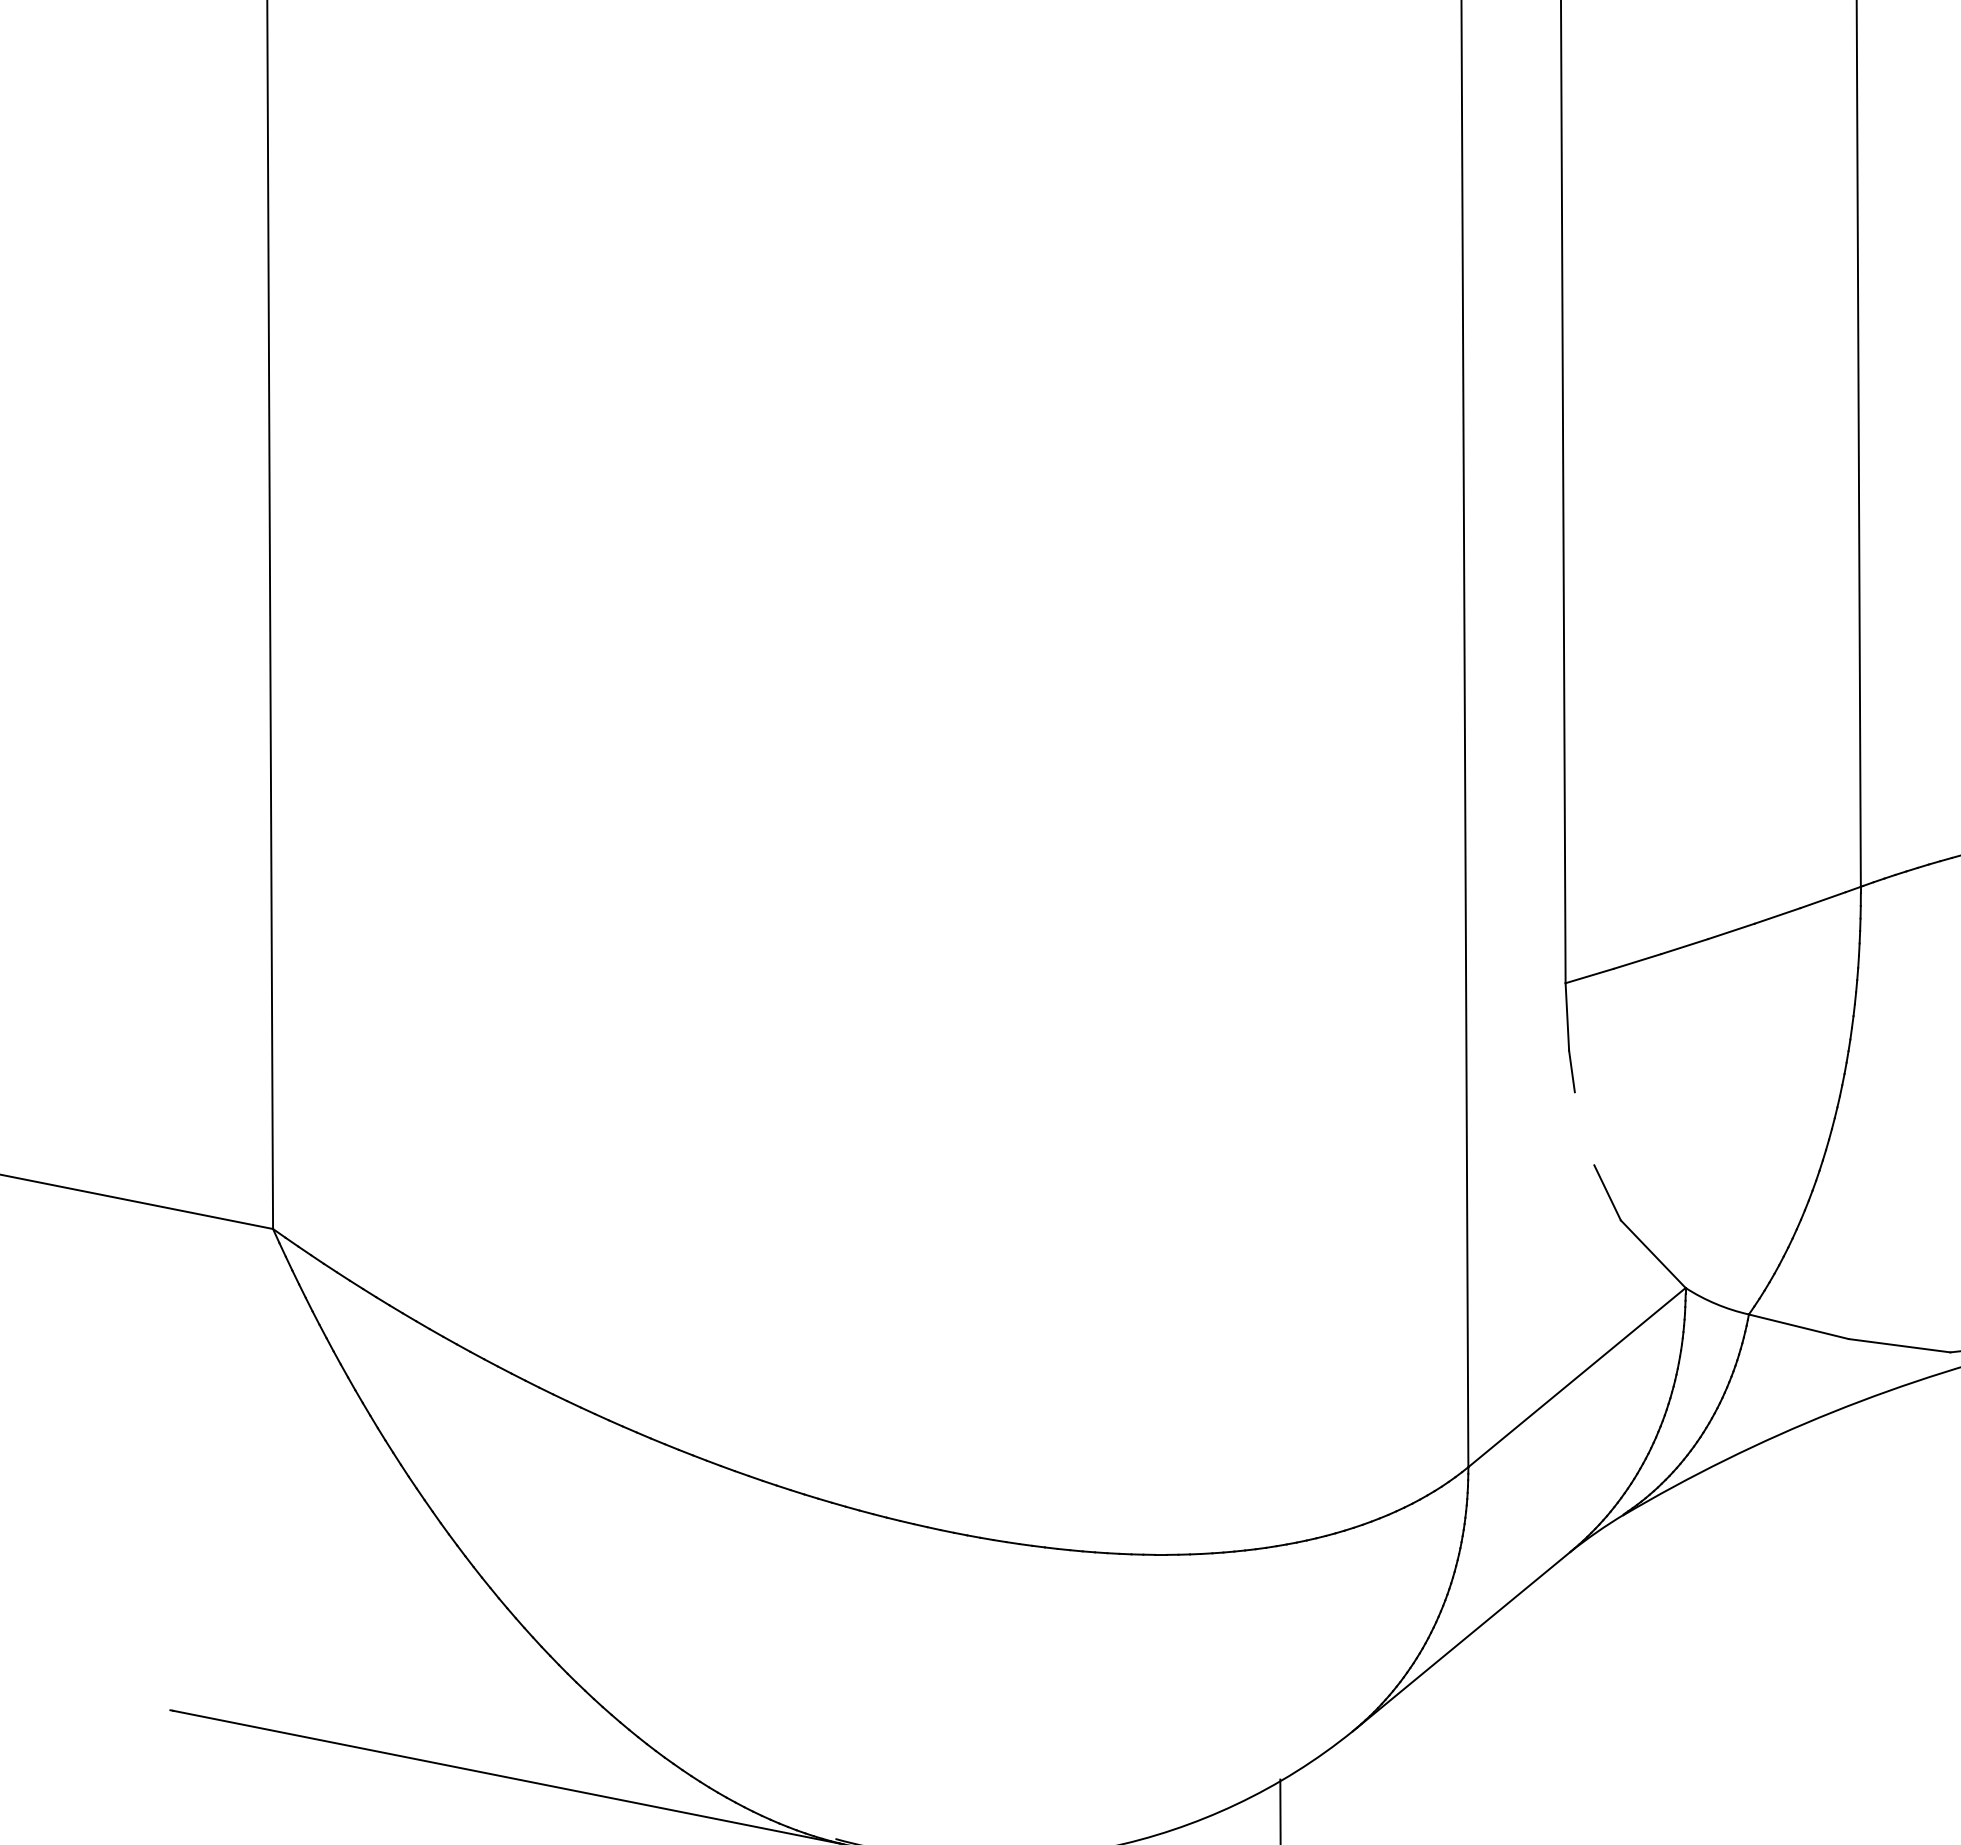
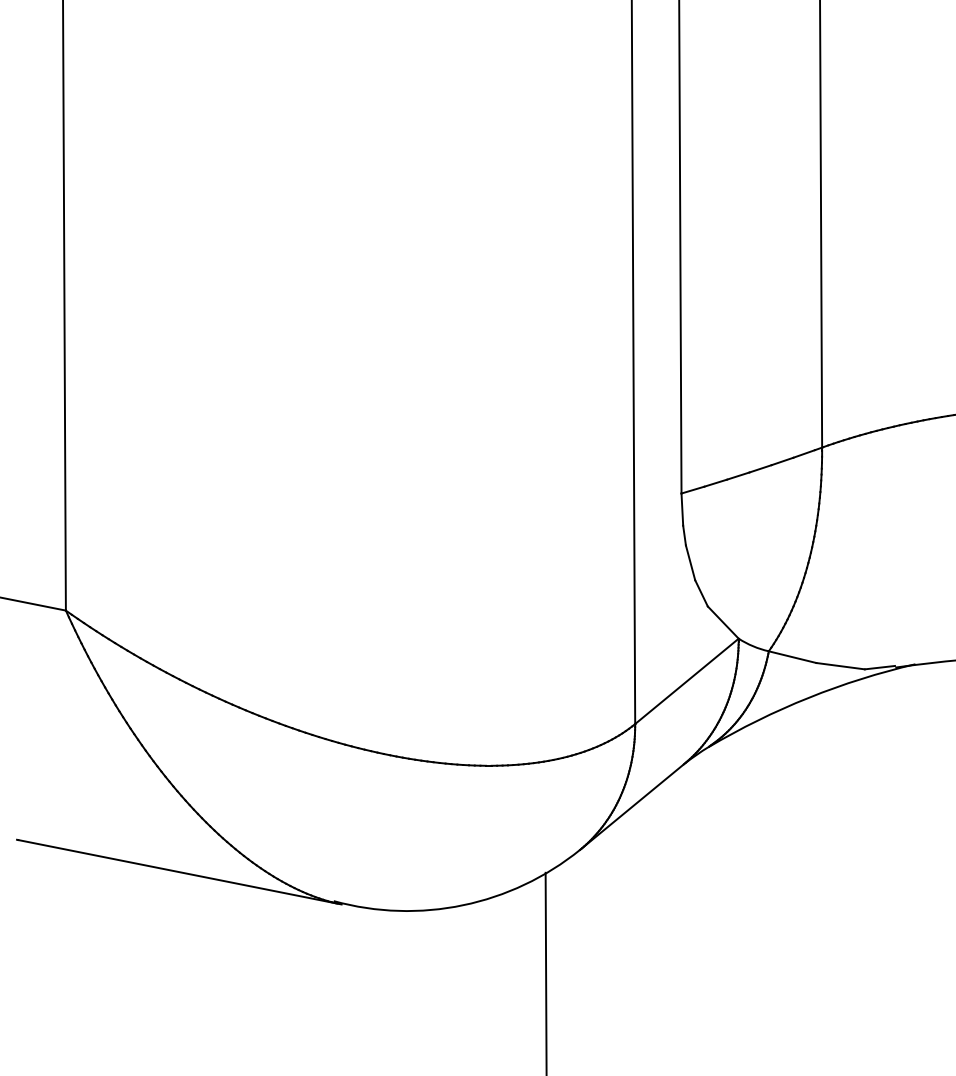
line: (1584, 1128) -> (690, 562), added

